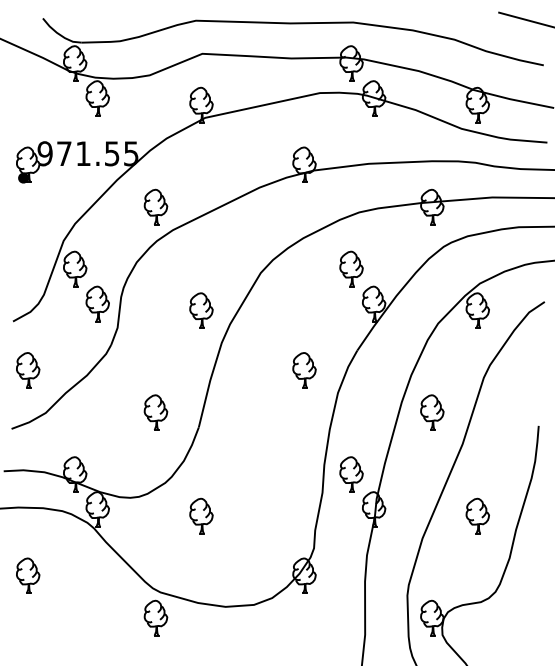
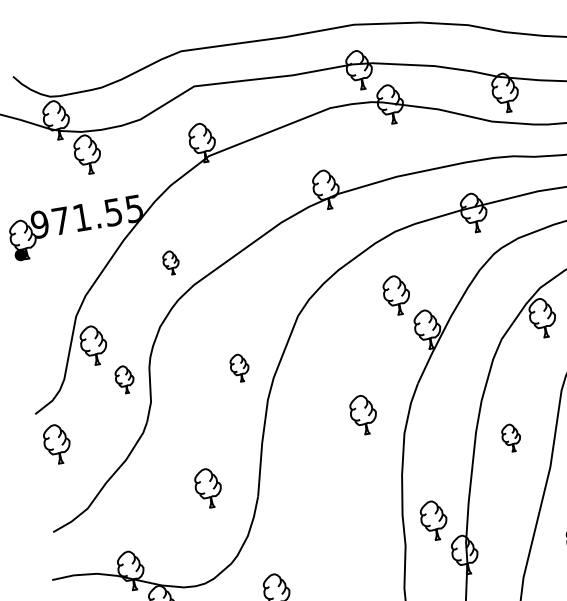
part: (155, 206) -> (170, 262), size x0.6
part: (97, 303) -> (124, 379), size x0.7
part: (201, 310) -> (239, 367), size x0.7
part: (28, 370) -> (57, 444), moved
part: (432, 412) -> (511, 437), size x0.7

